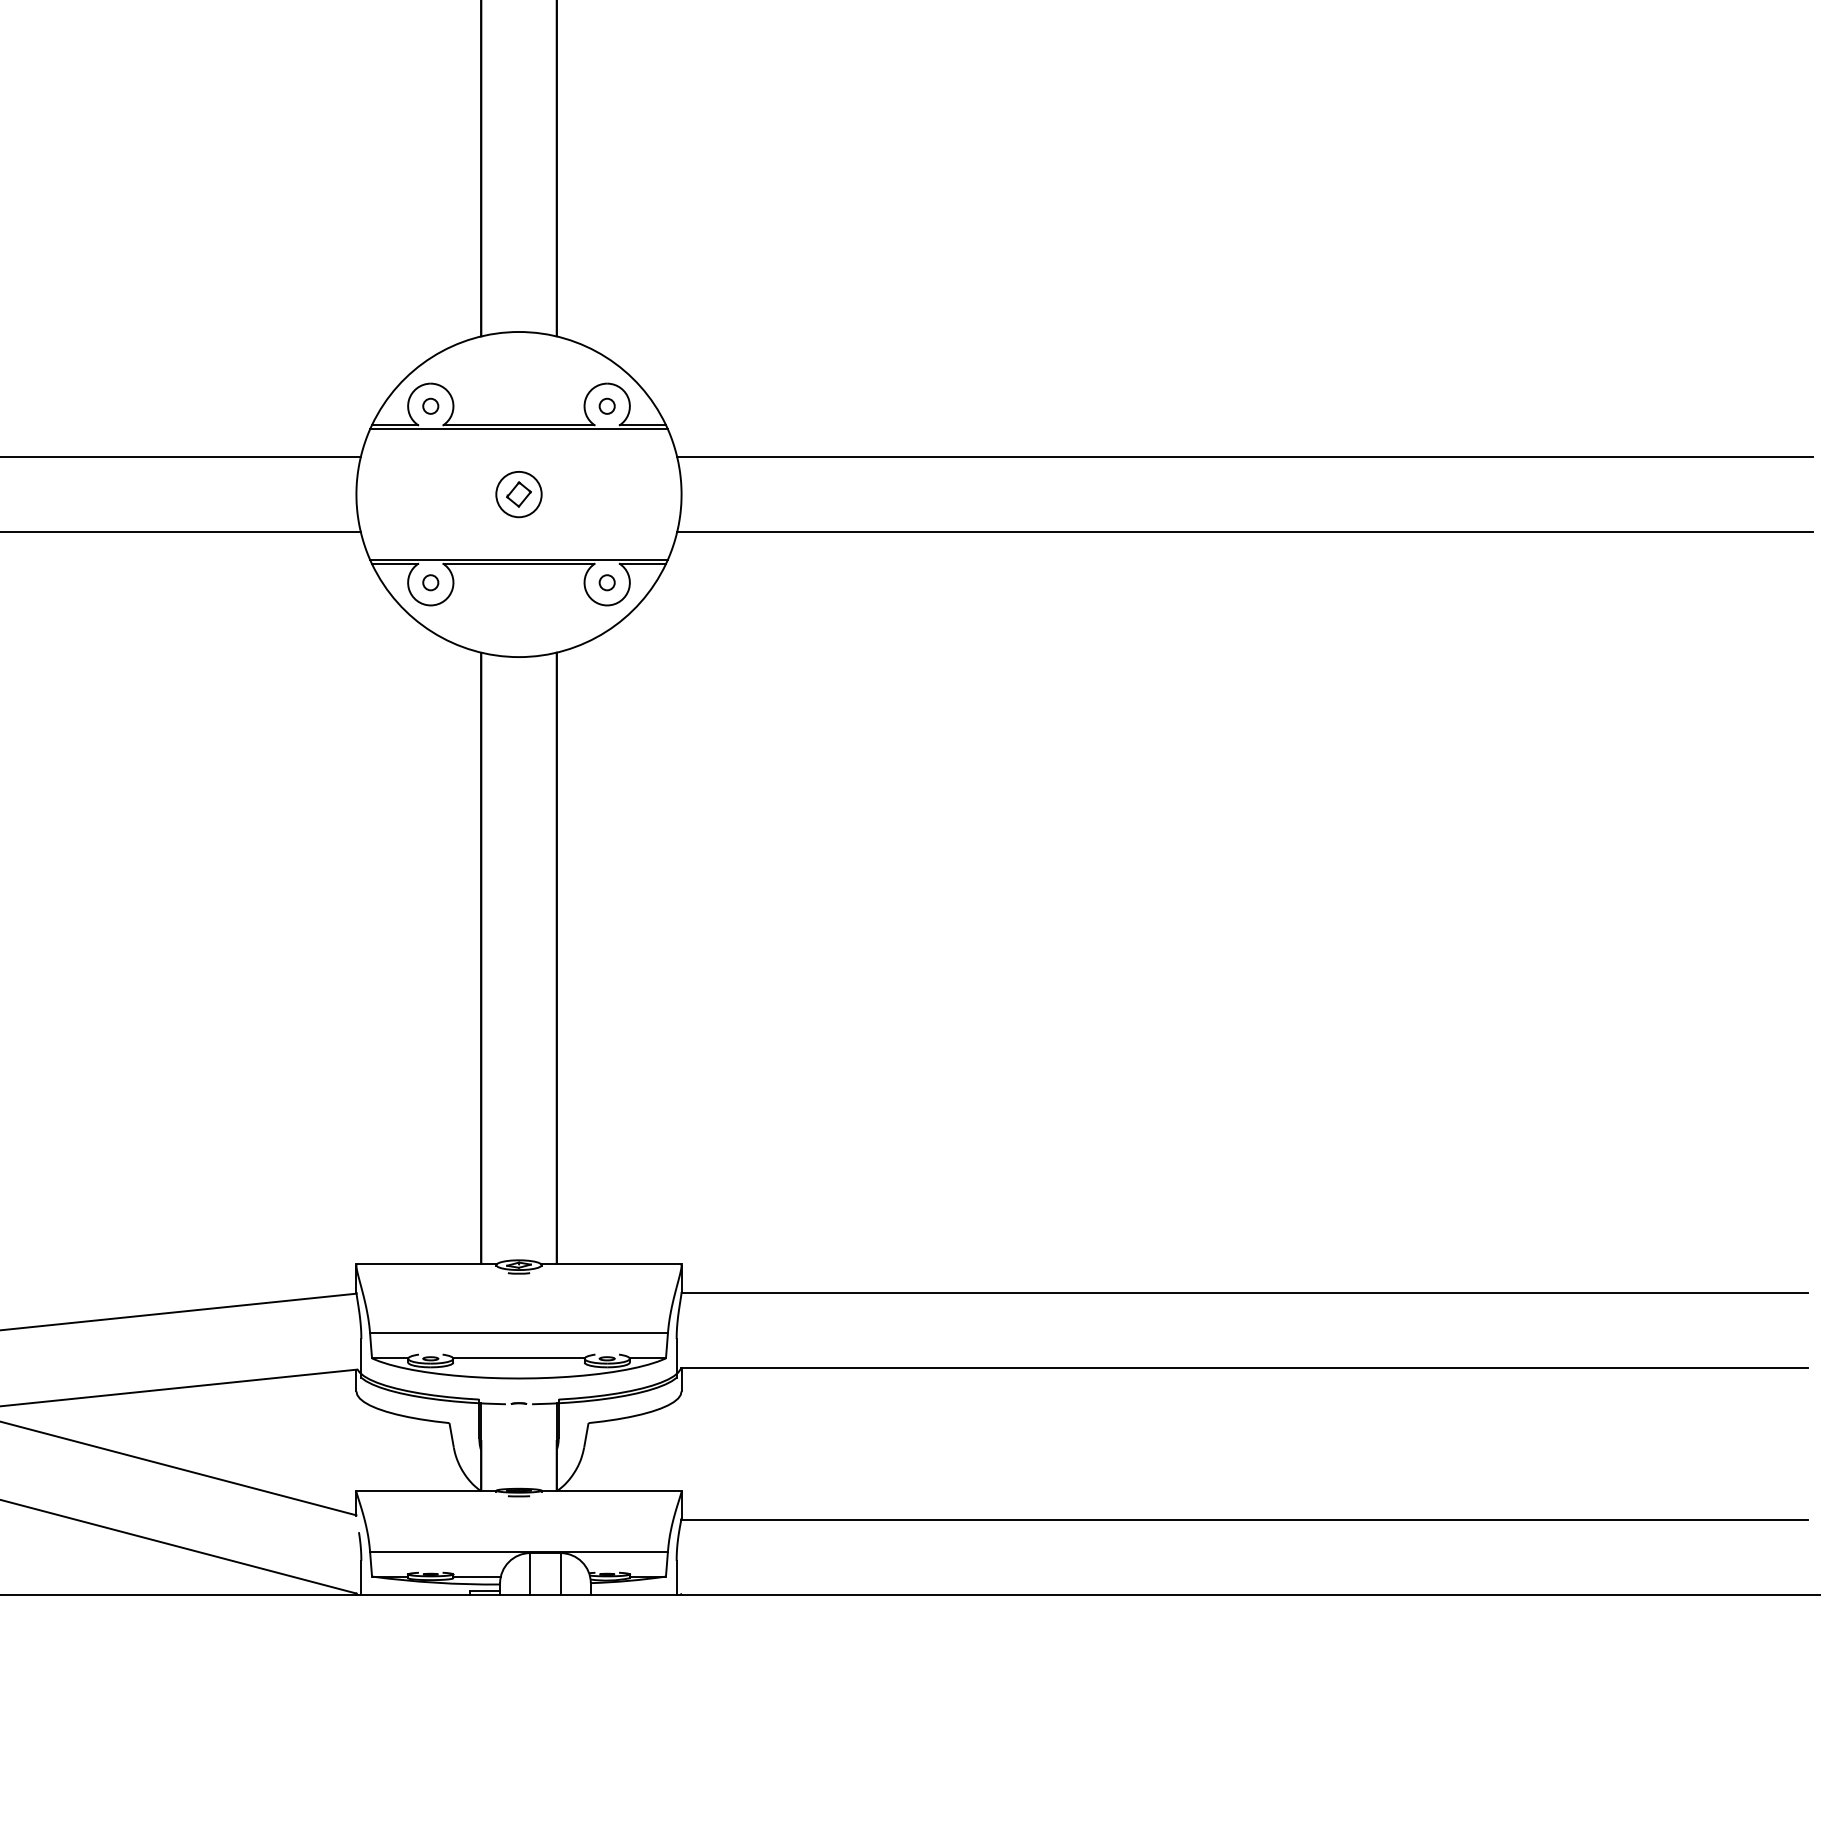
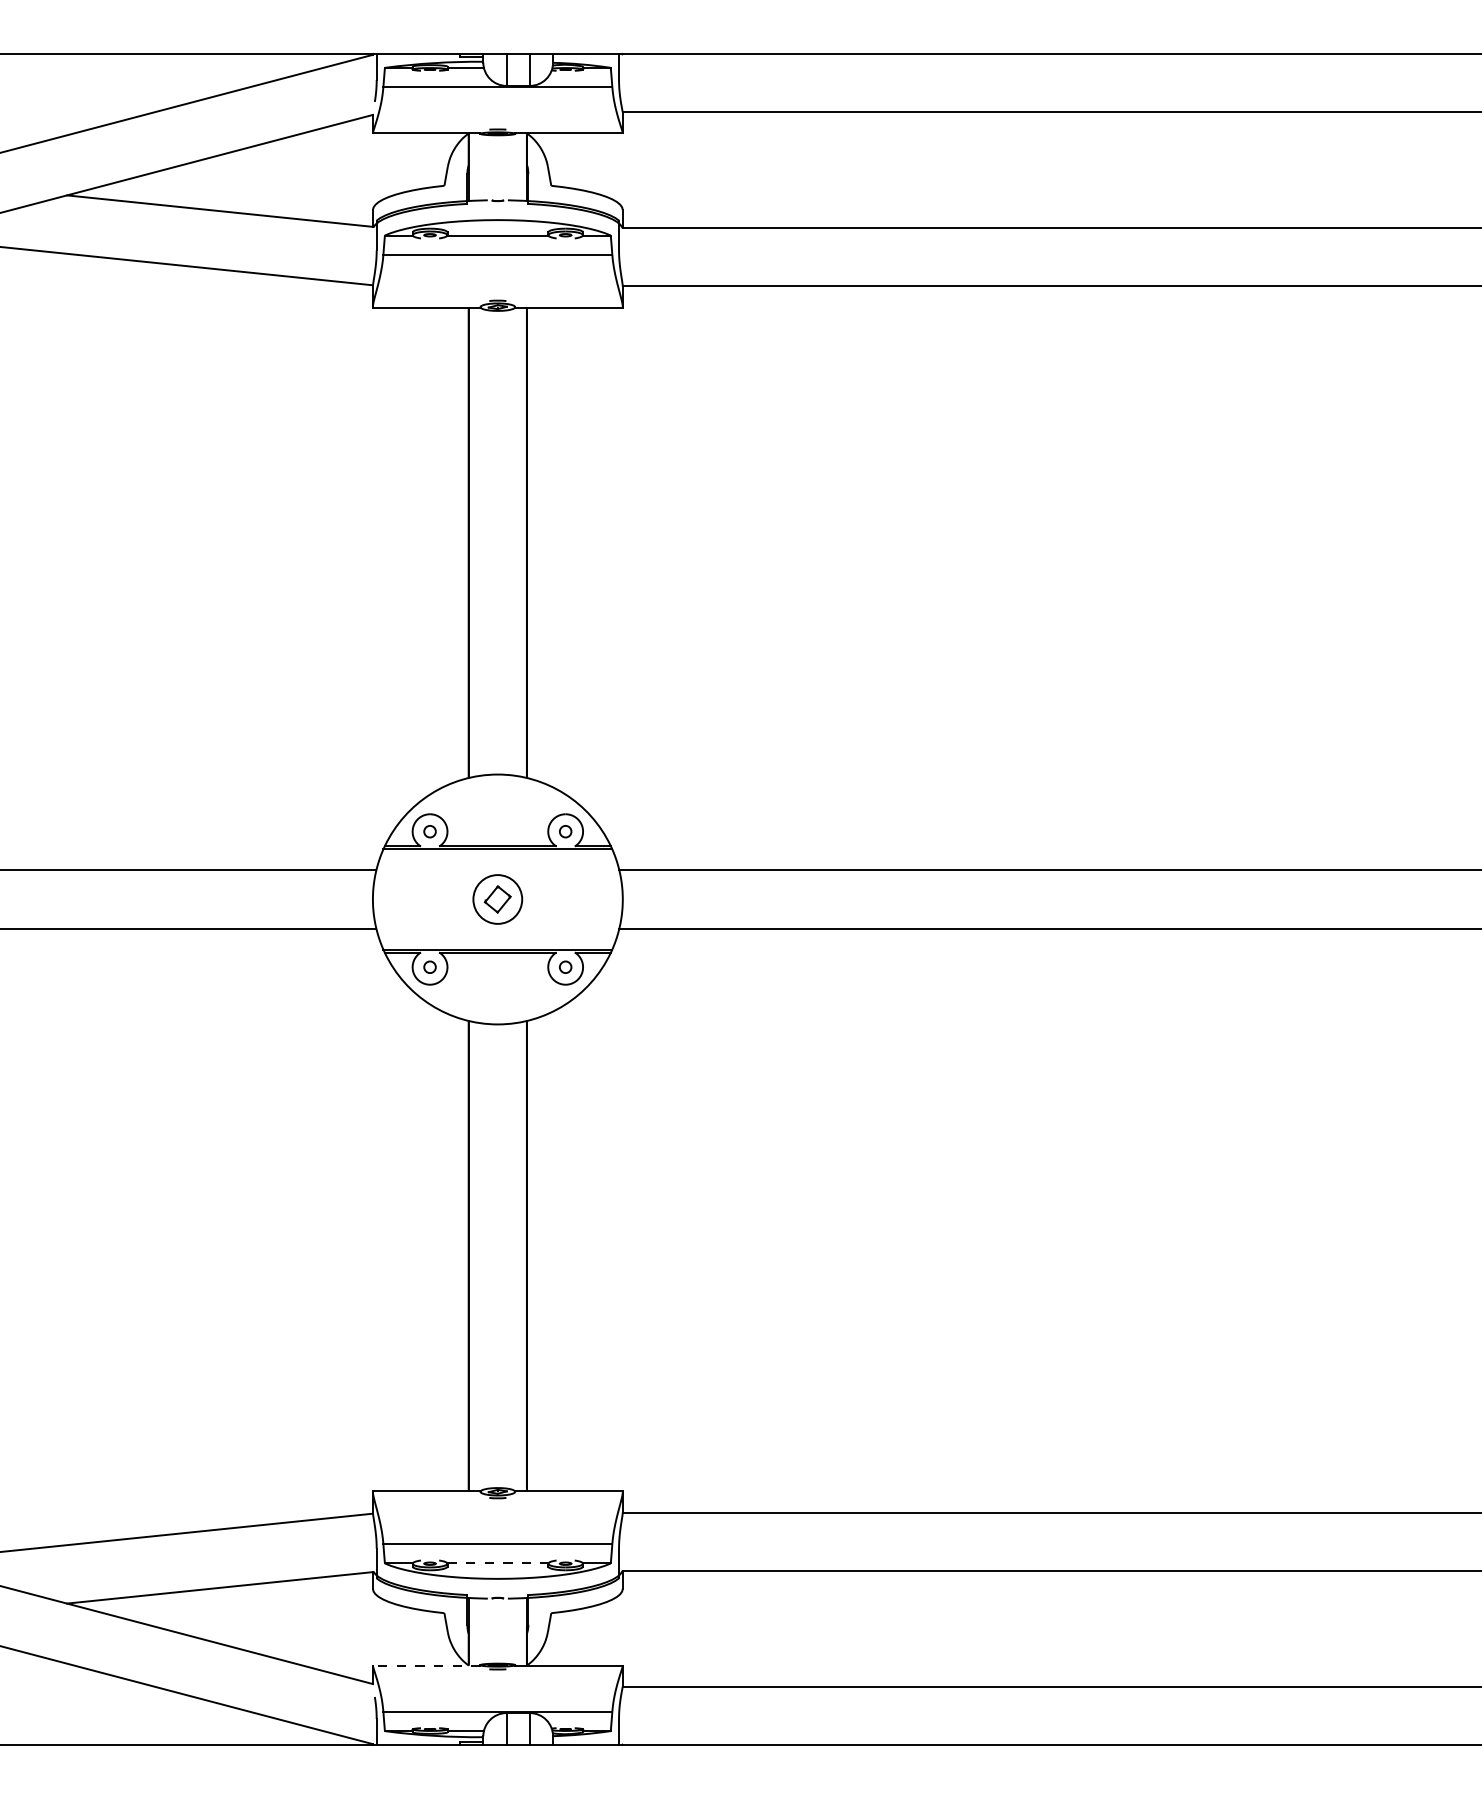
part: (518, 494) -> (497, 899), size x1.4
line: (519, 1358) -> (498, 1563), solid -> dashed
line: (426, 1491) -> (426, 1665), solid -> dashed

